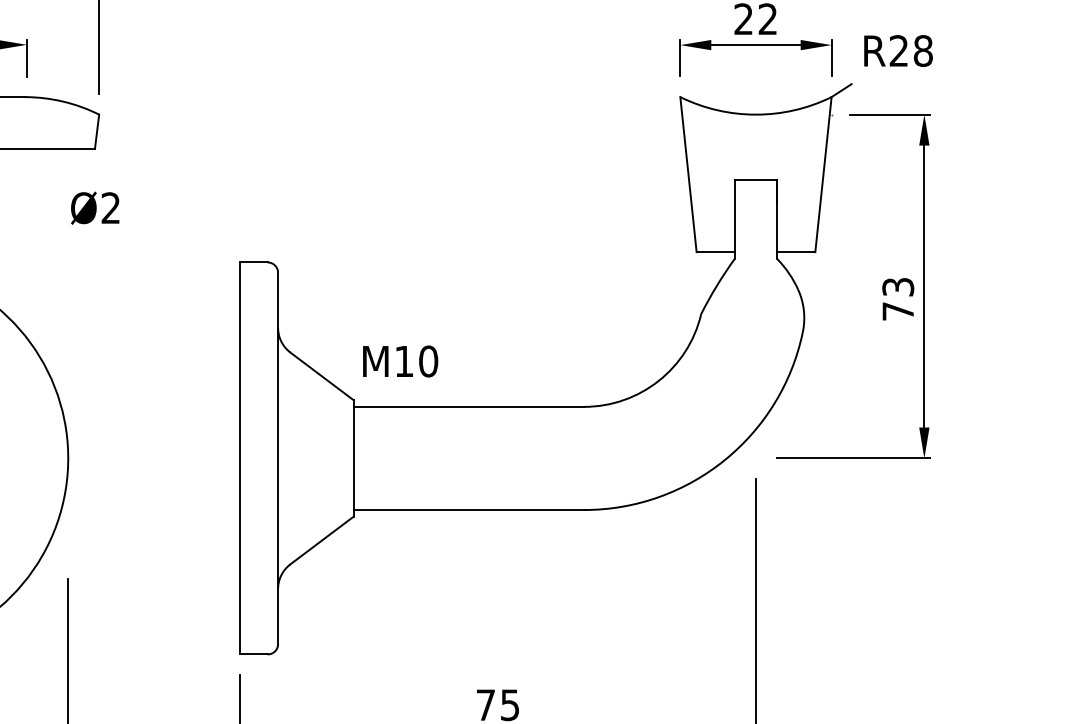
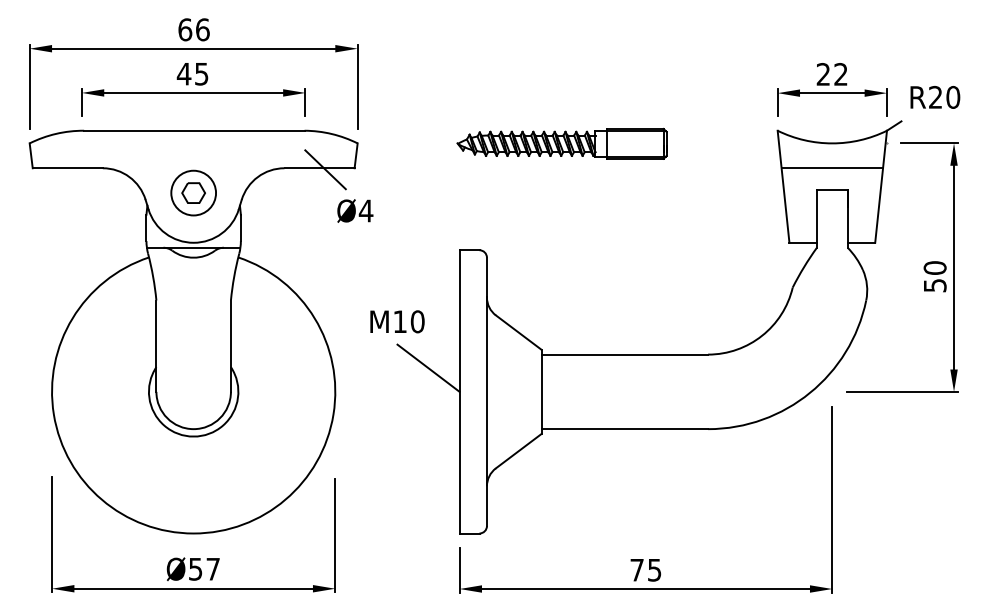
text: (923, 51) -> (953, 97), R28 -> R20
part: (381, 114) -> (561, 143), added
line: (756, 149) -> (832, 168), added
line: (54, 150) -> (325, 169), added
text: (110, 207) -> (365, 210), Ø2 -> Ø4
text: (897, 298) -> (934, 276), 73 -> 50
text: (400, 361) -> (397, 321), moved
line: (197, 424) -> (428, 367), added

